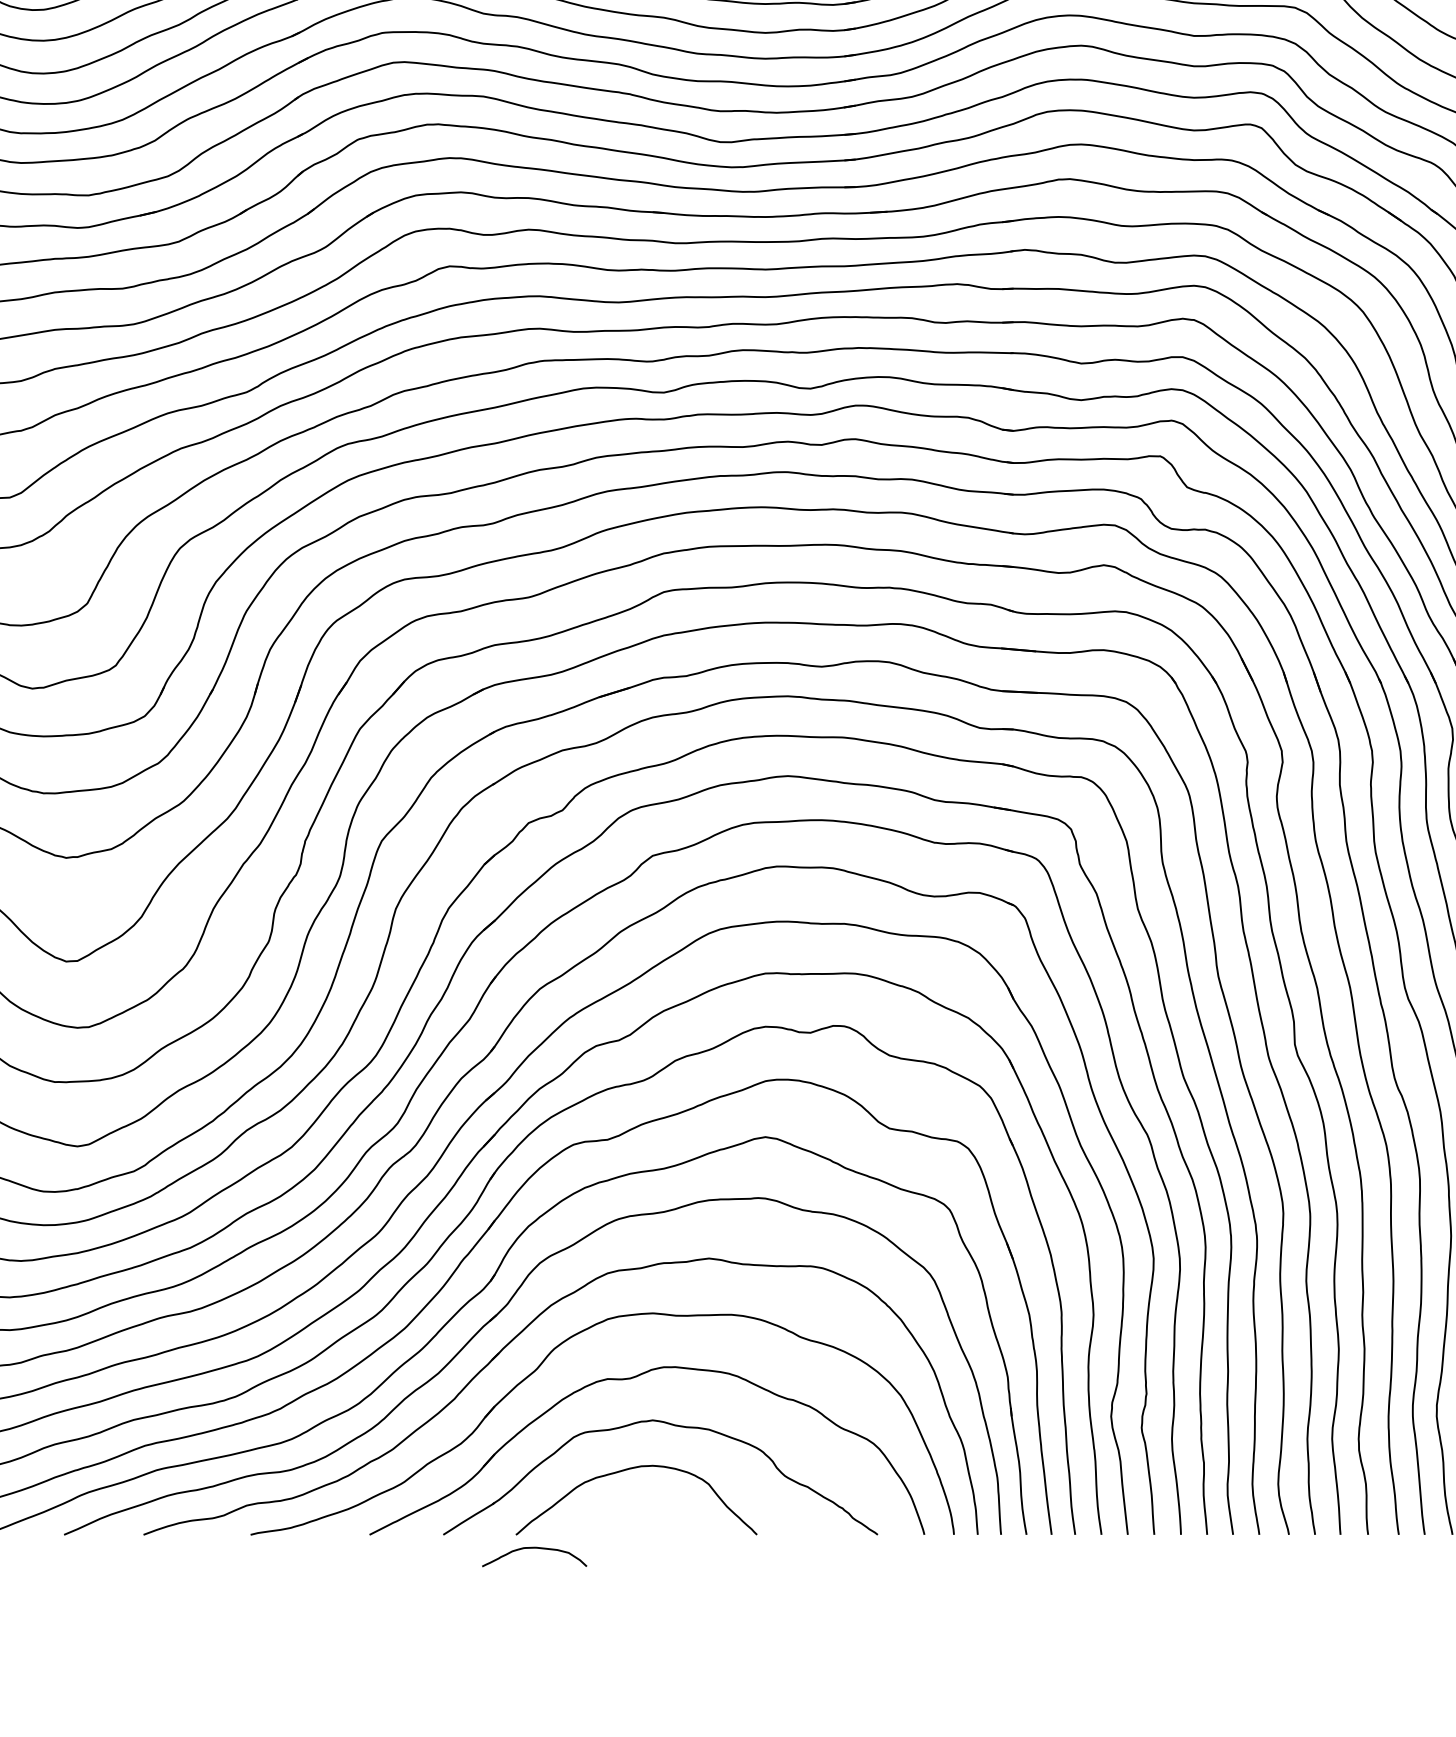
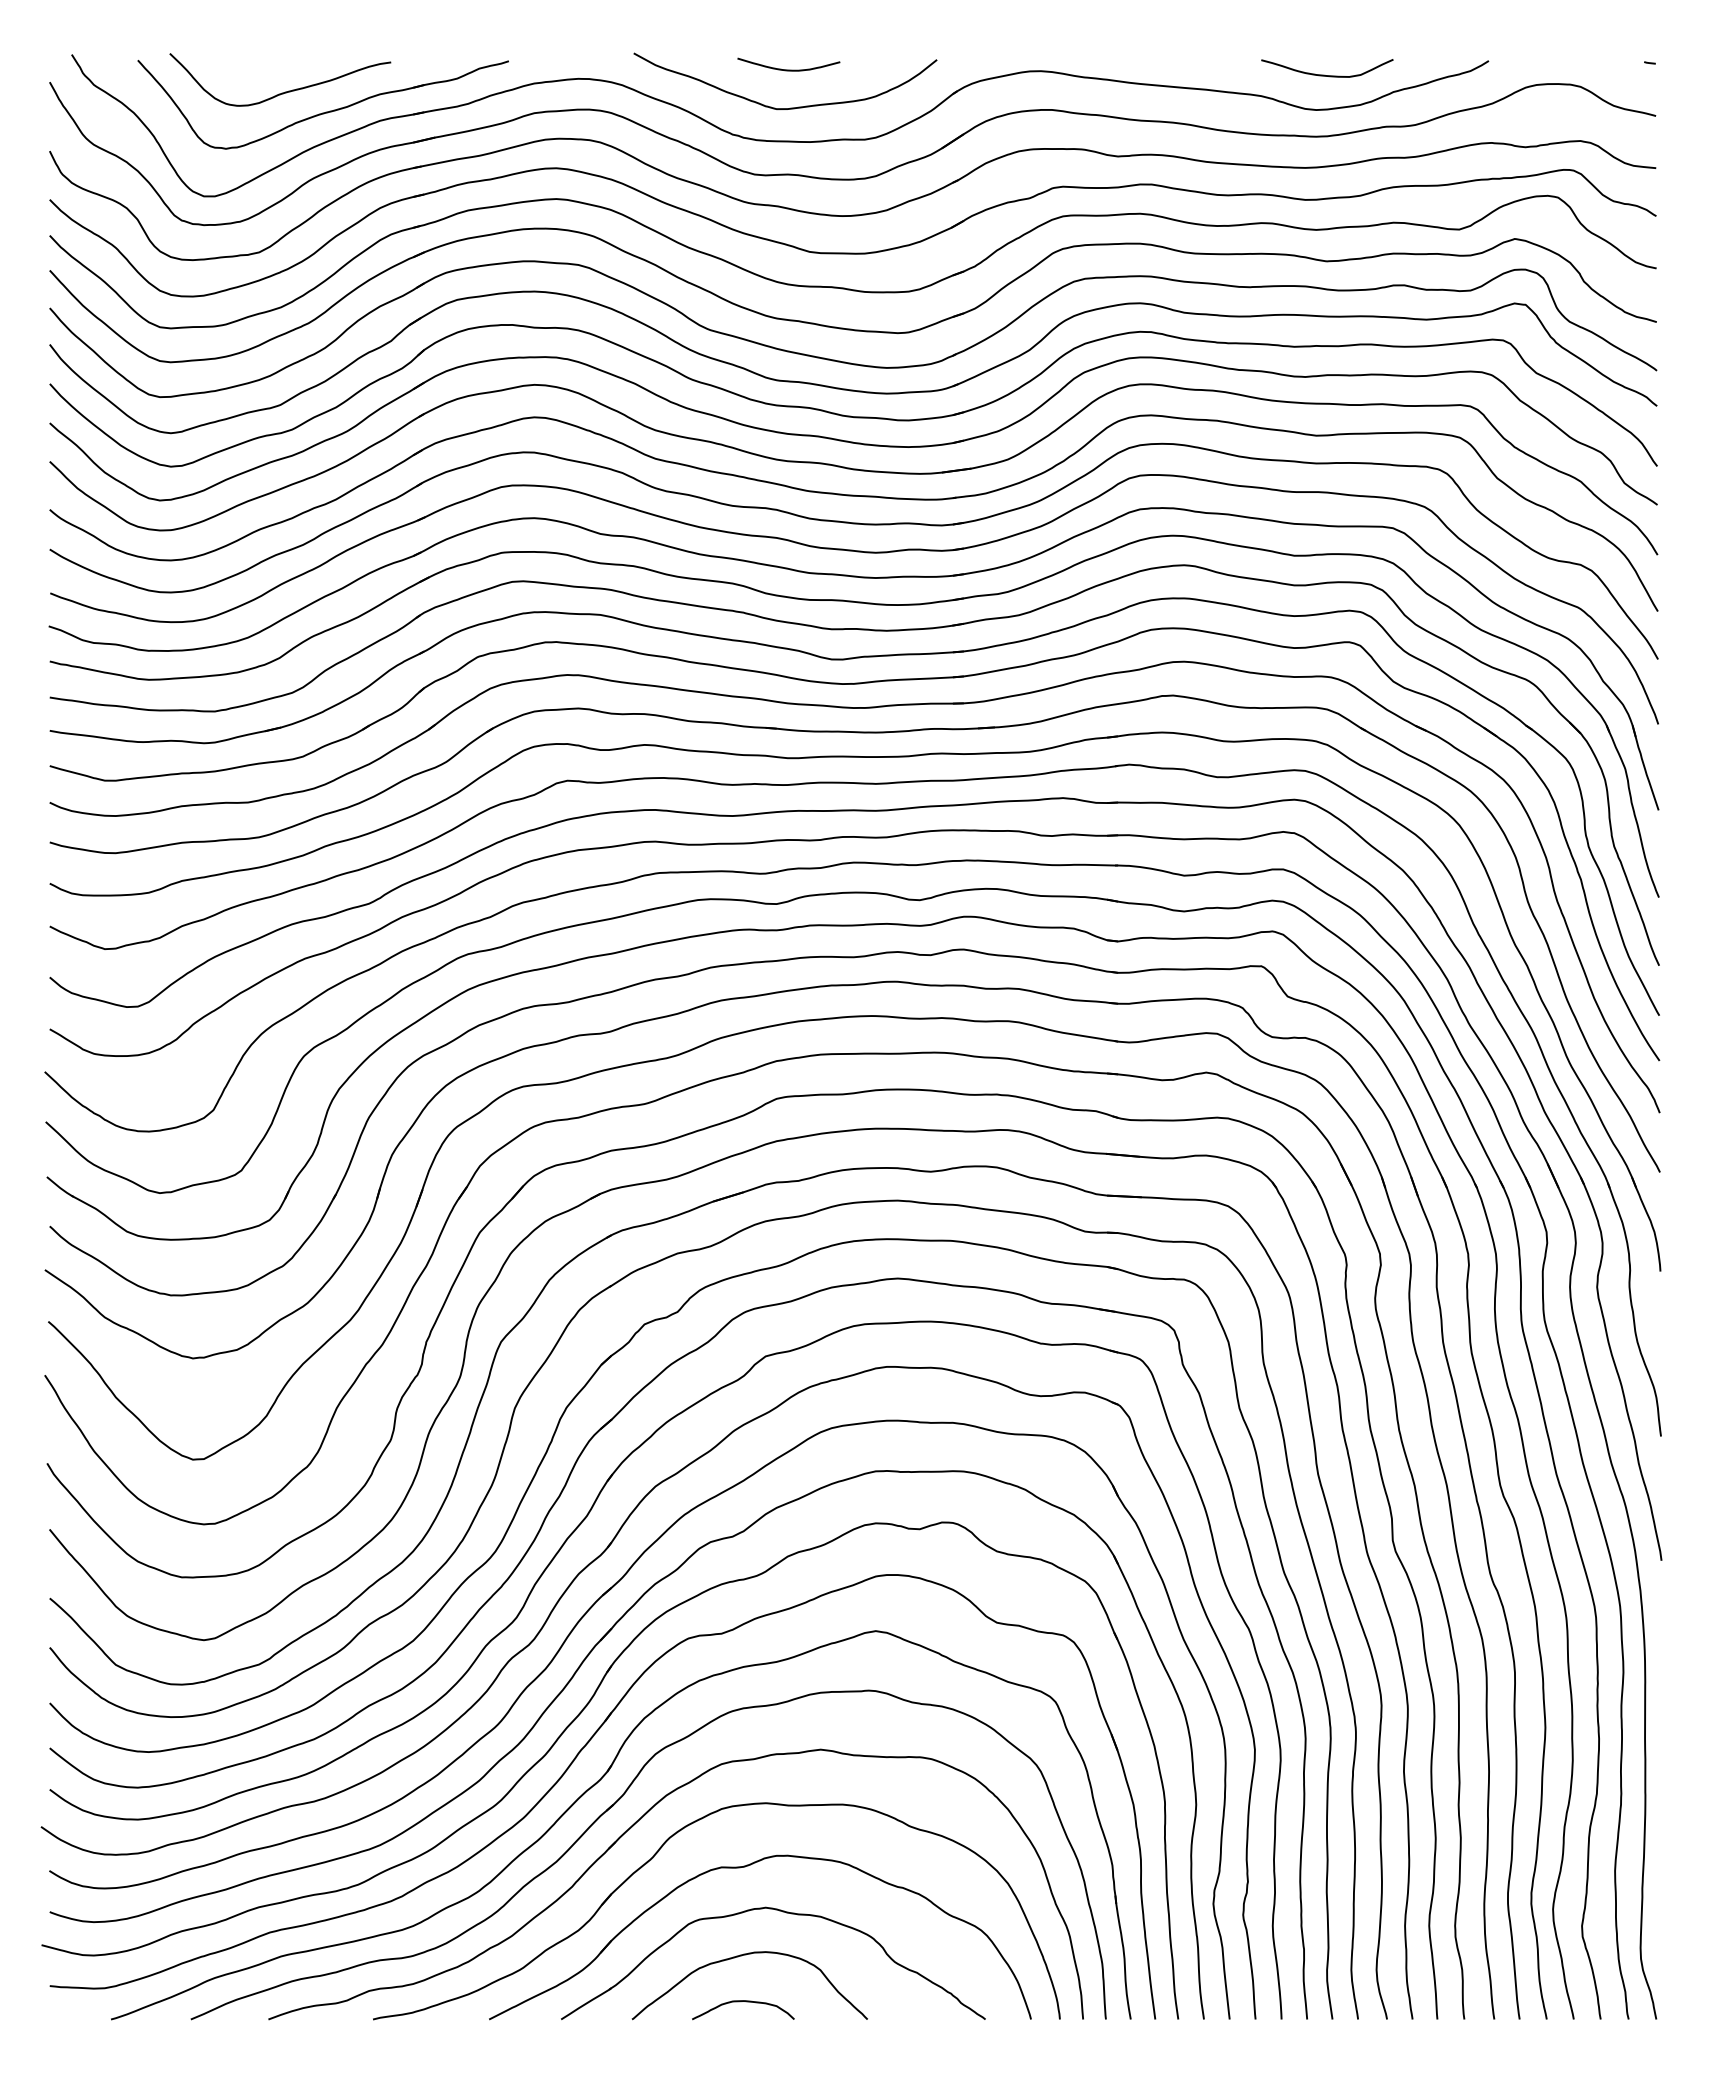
curve: (531, 1549) -> (740, 2002), moved

